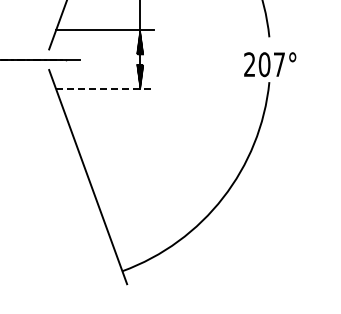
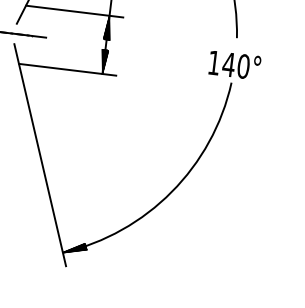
text: (264, 64) -> (228, 64), 207° -> 140°
line: (105, 89) -> (67, 70), dashed -> solid
hatch: (134, 265) -> (75, 248), added

